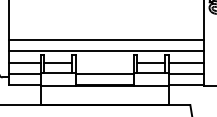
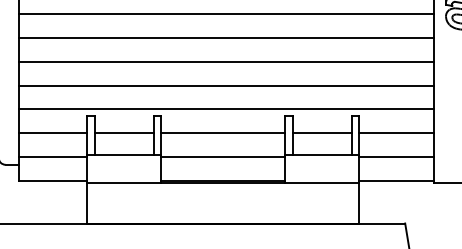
line: (106, 6) -> (226, 13), added
line: (106, 17) -> (226, 37), added
line: (106, 29) -> (226, 62), added
line: (104, 62) -> (222, 133), added

